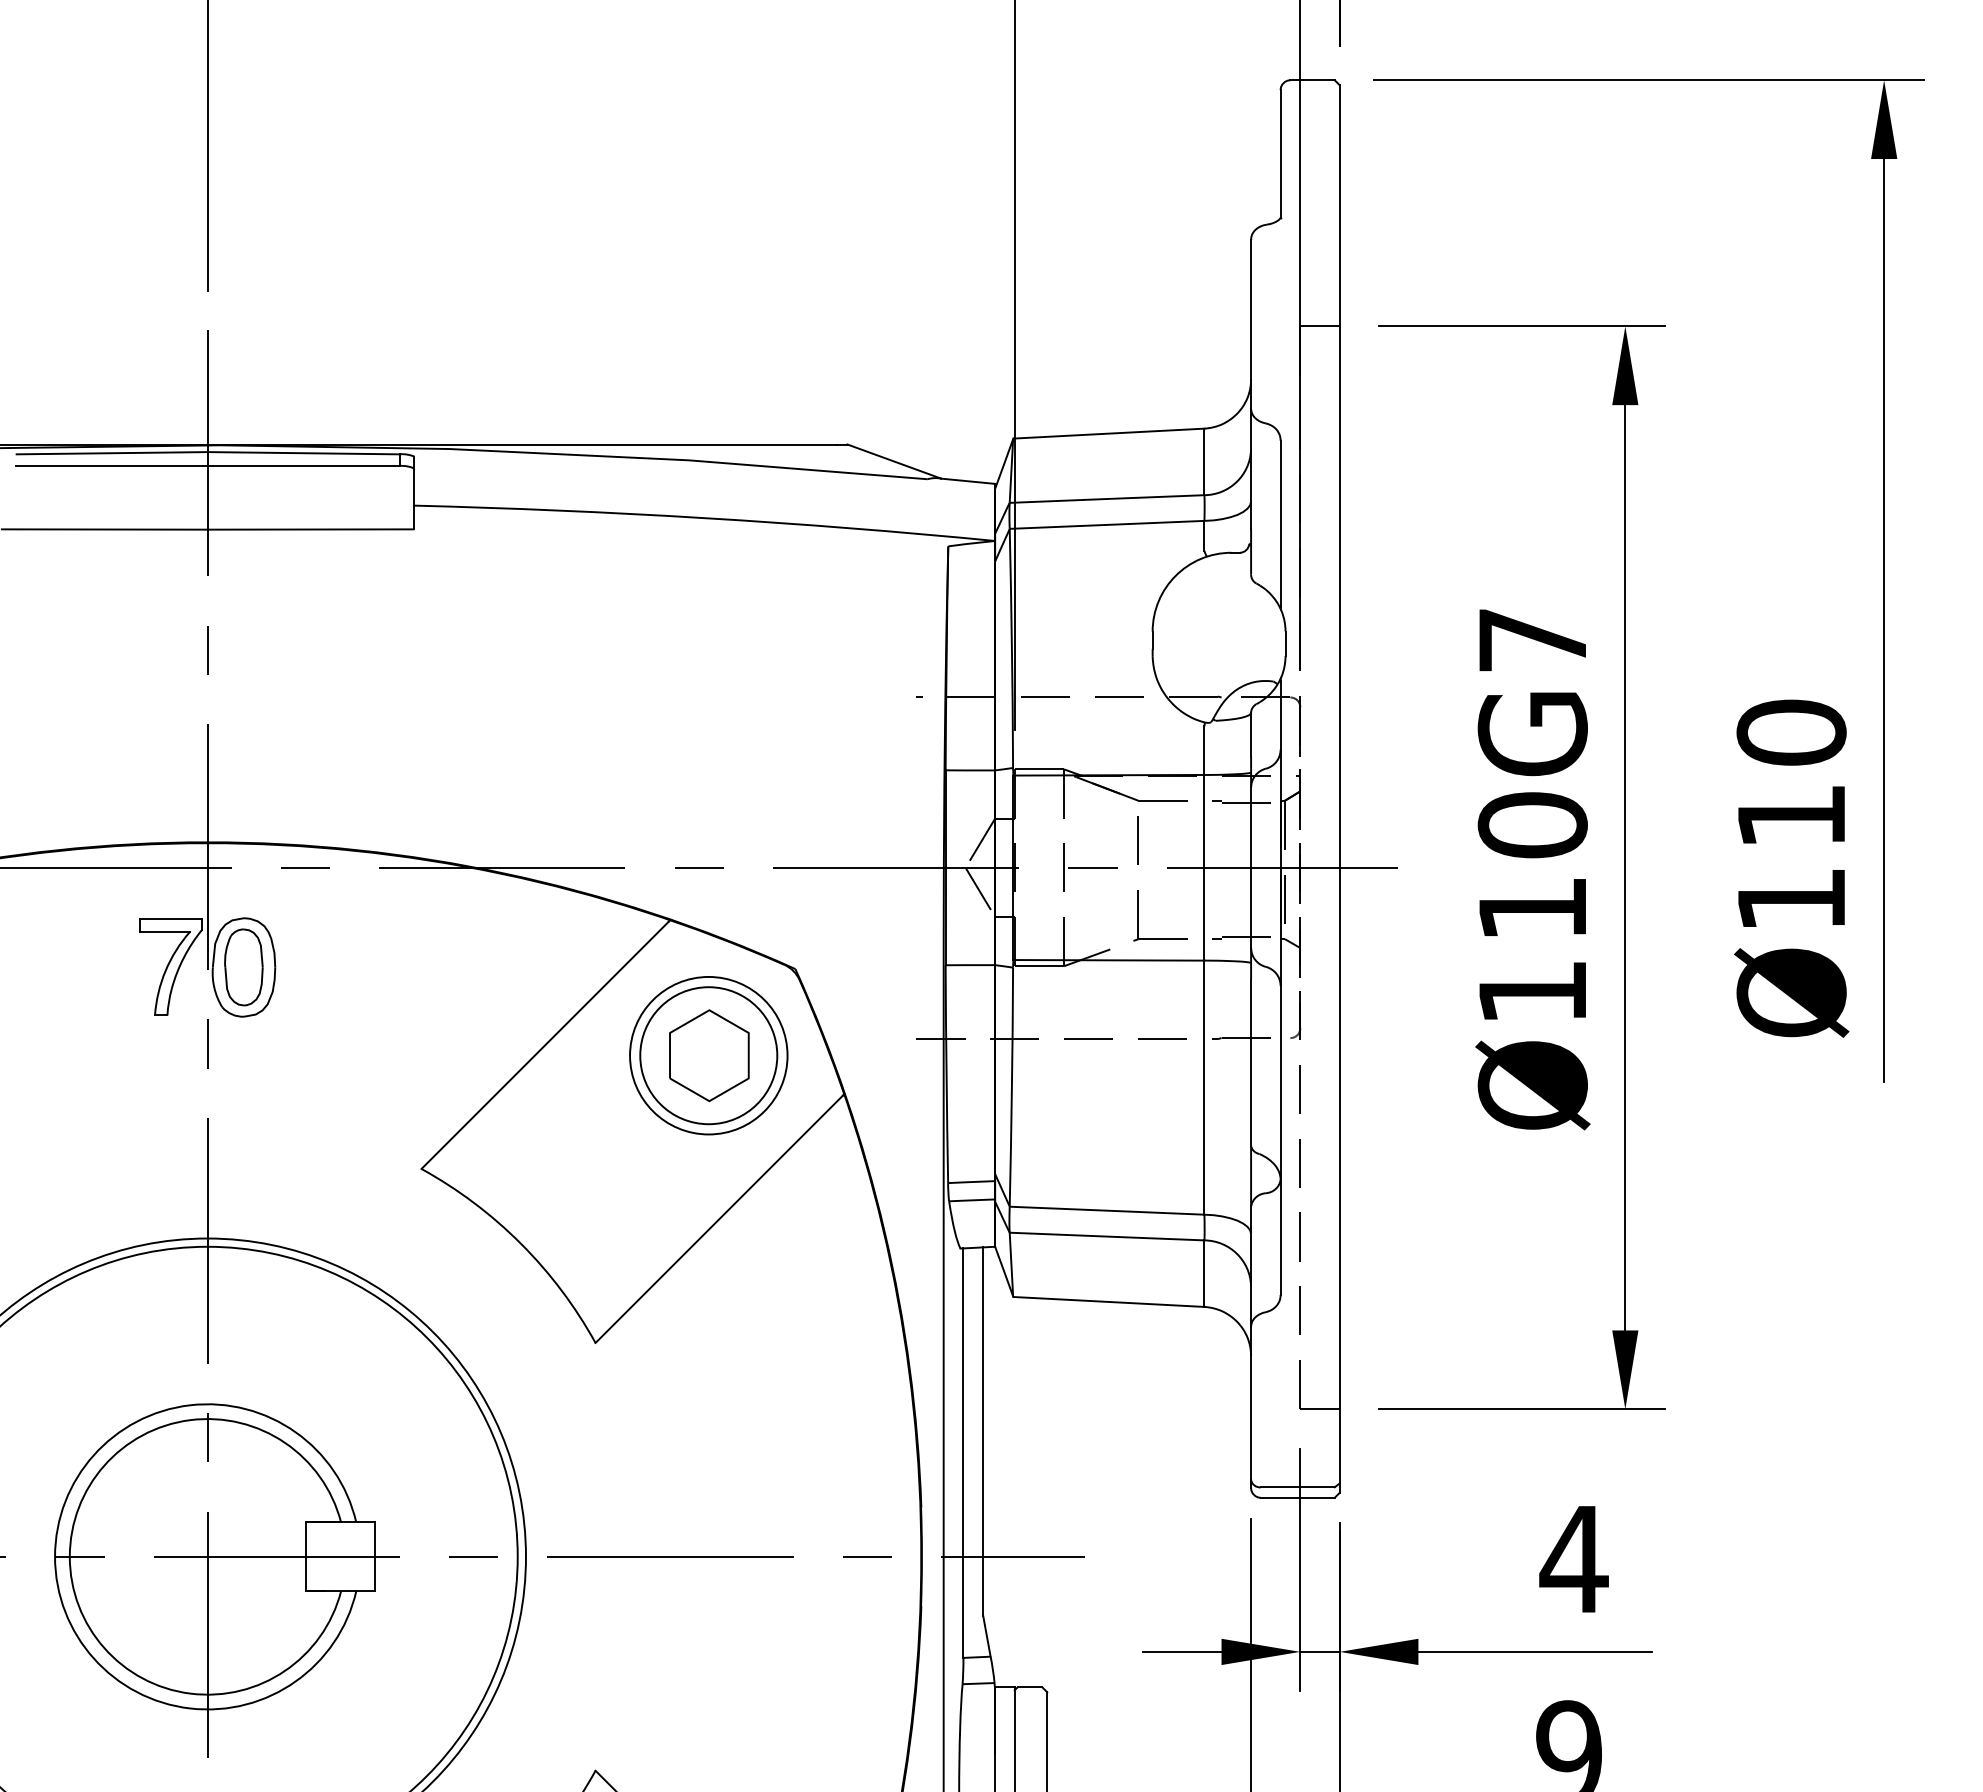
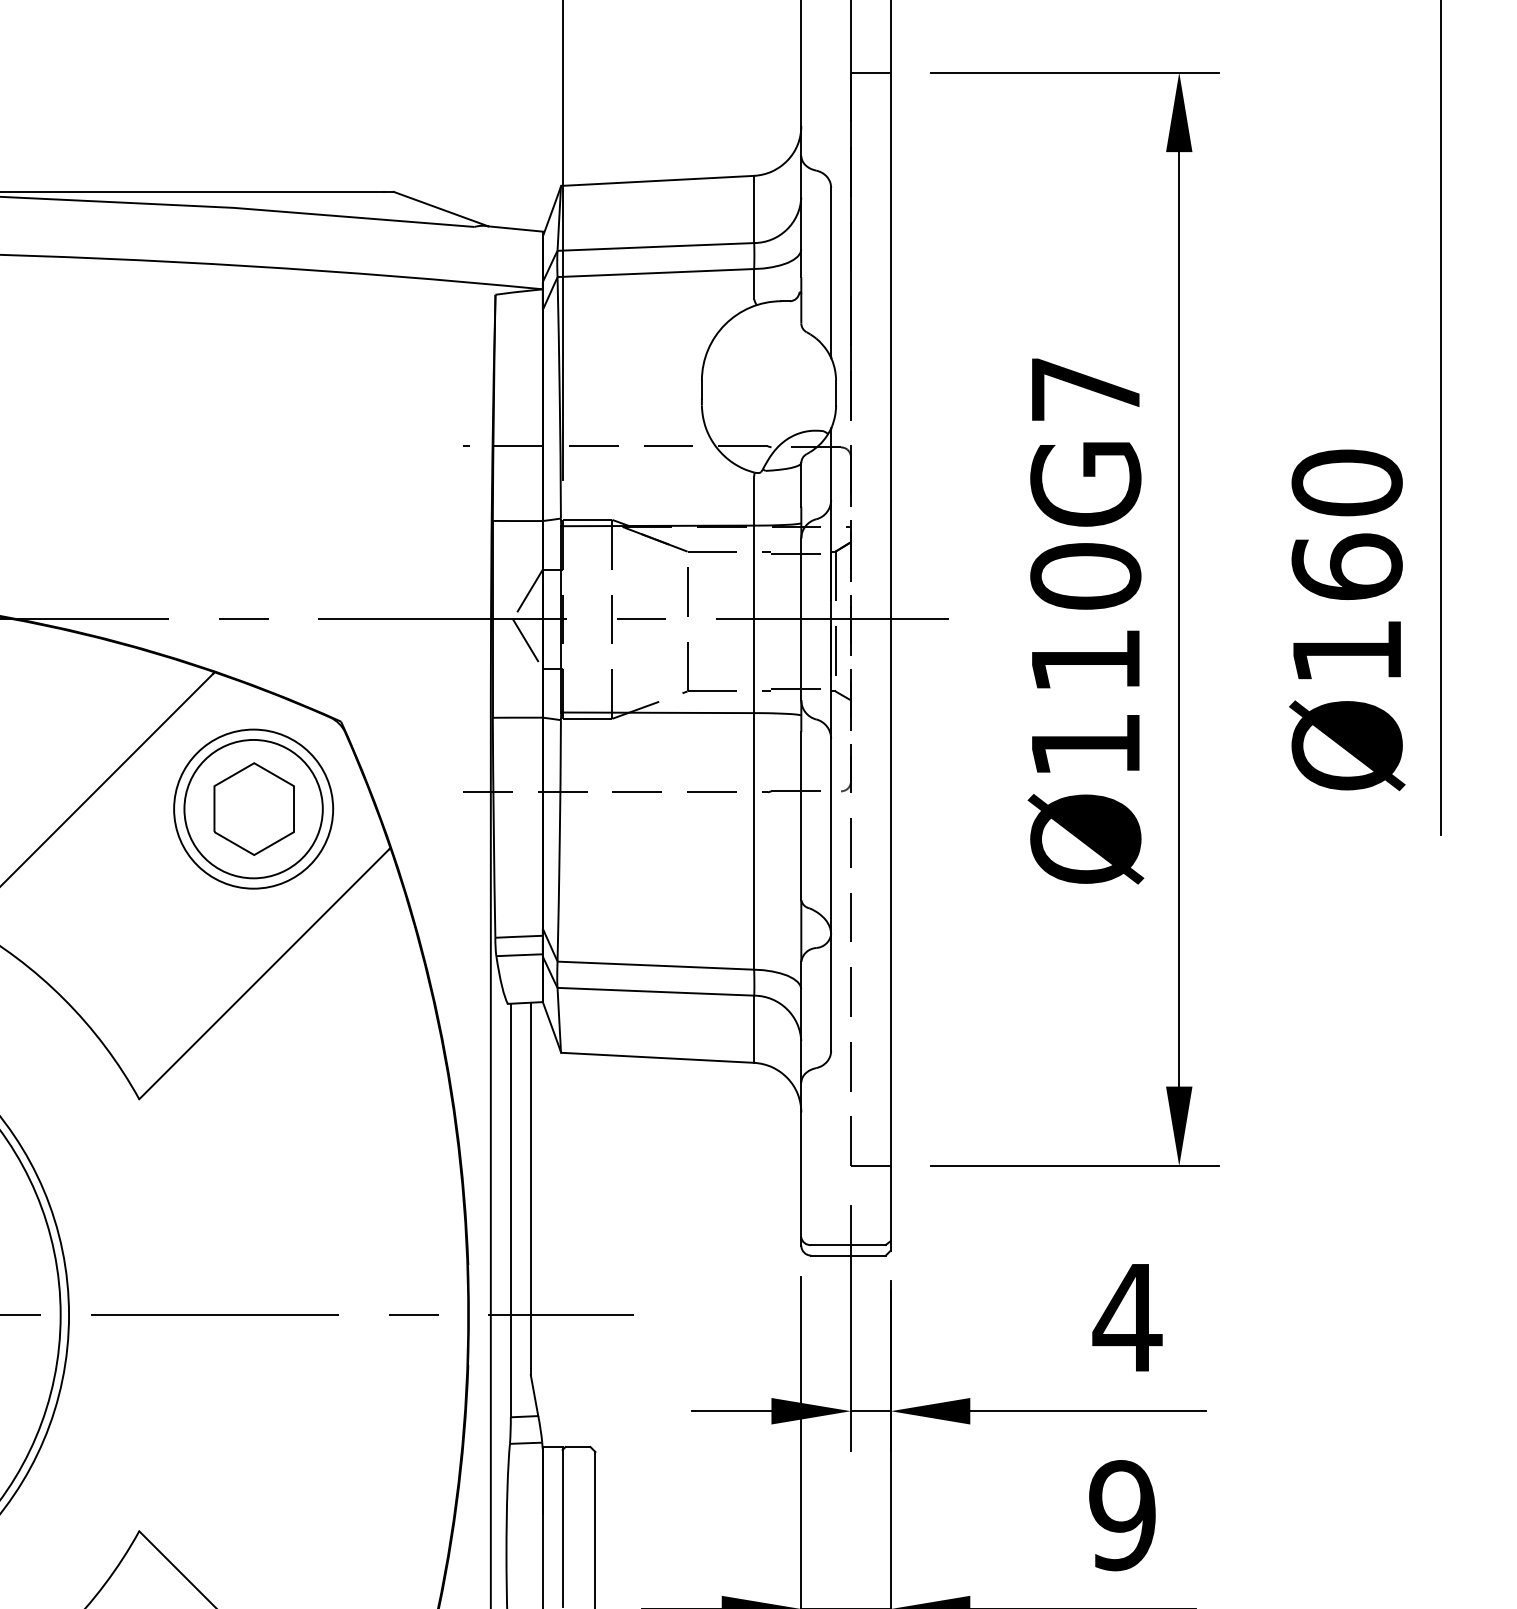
text: (1791, 815) -> (1347, 566), Ø110 -> Ø160

